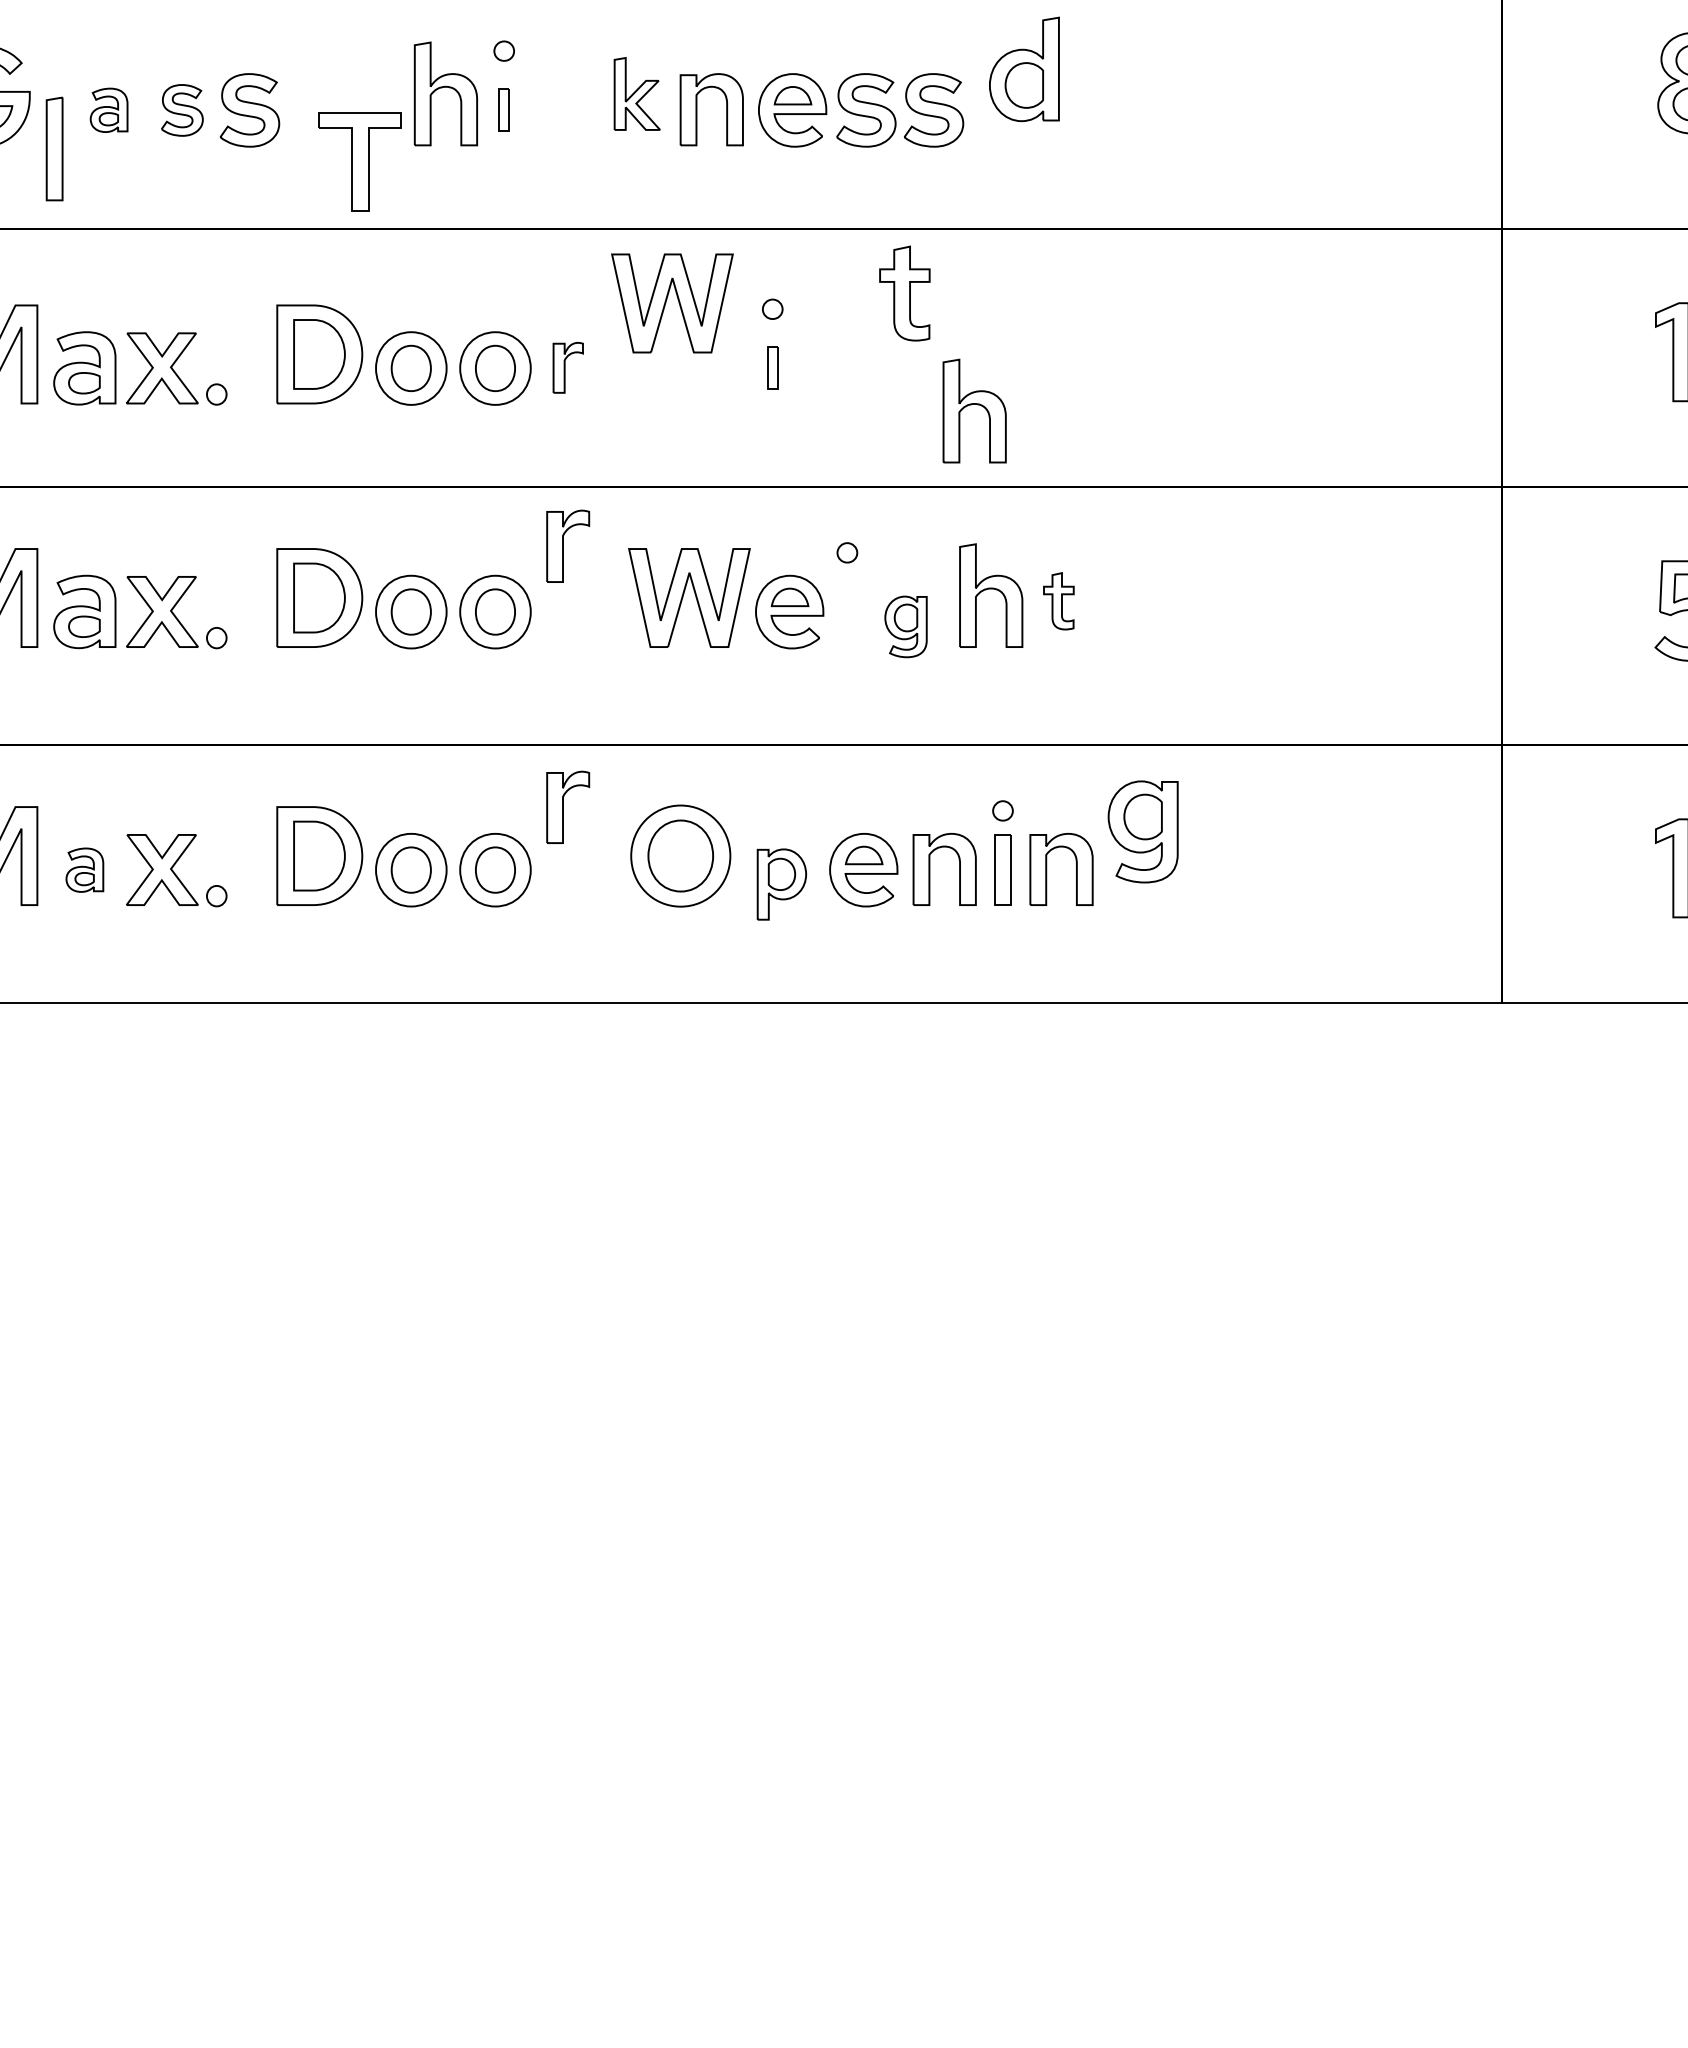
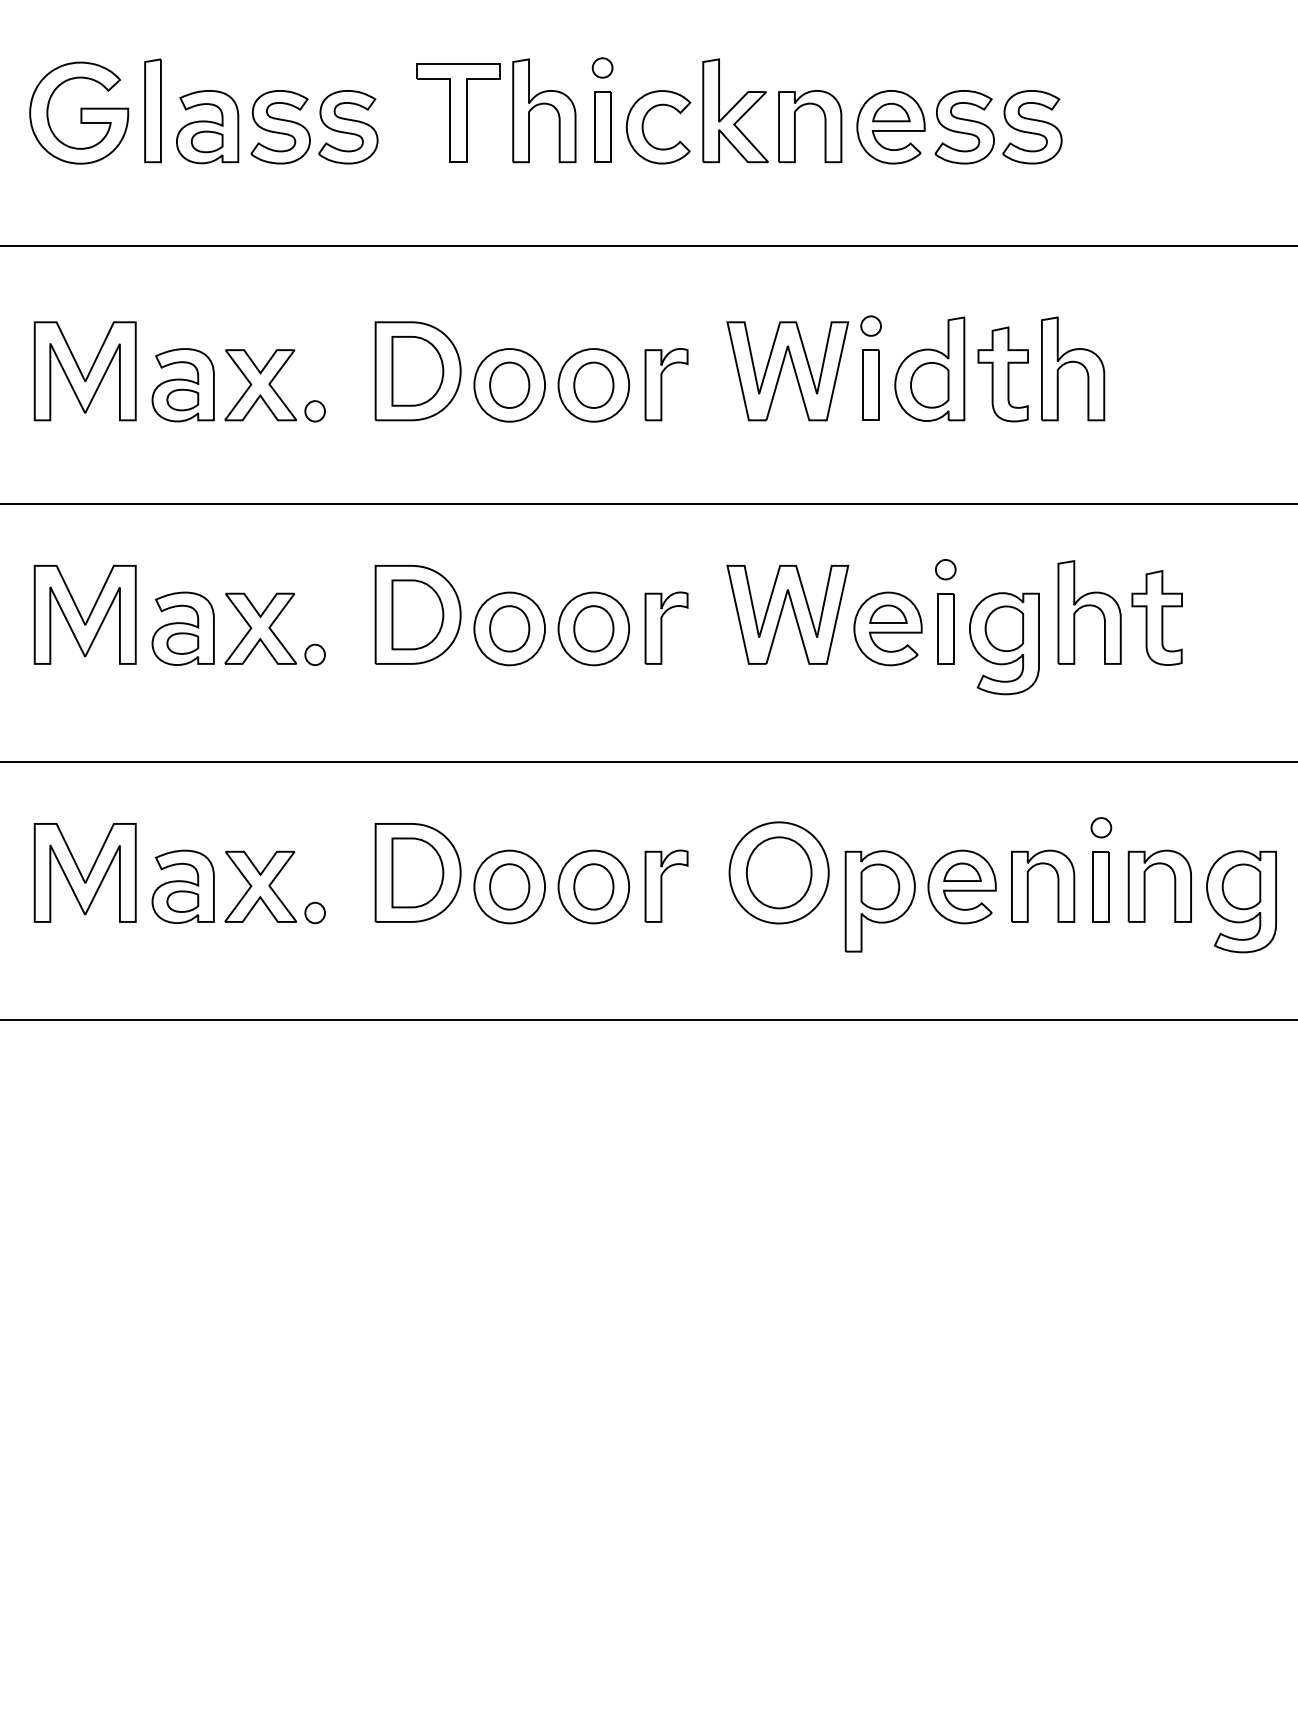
part: (1024, 69) -> (929, 369), moved
part: (637, 93) -> (735, 110), size x1.43
part: (503, 109) -> (601, 126), size x1.67
part: (108, 110) -> (206, 127), size x1.67
part: (182, 110) -> (280, 127), size x1.43
part: (545, 110) -> (643, 127), added
part: (54, 148) -> (152, 110), moved
part: (359, 161) -> (457, 112), moved
part: (904, 293) -> (1002, 374), moved
part: (672, 303) -> (787, 371), moved
part: (568, 367) -> (666, 384), size x1.43
part: (772, 367) -> (870, 384), size x1.67
part: (974, 410) -> (1072, 368), moved
part: (568, 545) -> (666, 627), moved
part: (1058, 601) -> (1156, 618), size x1.67
part: (846, 611) -> (944, 628), added
part: (905, 626) -> (1003, 643), size x1.67
part: (568, 806) -> (666, 885), moved
part: (1142, 831) -> (1240, 901), moved
part: (84, 870) -> (182, 887), size x1.67
part: (781, 884) -> (879, 901), size x1.43

